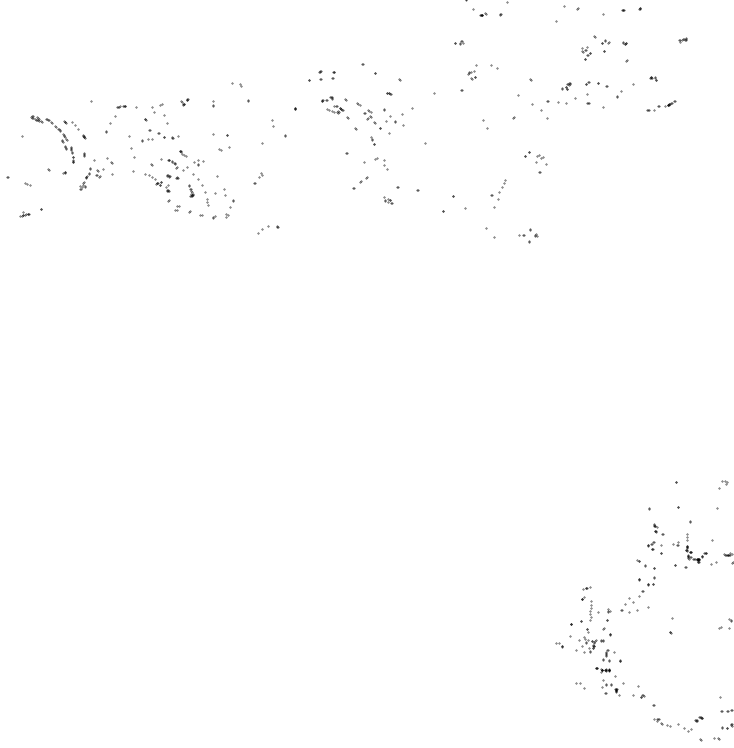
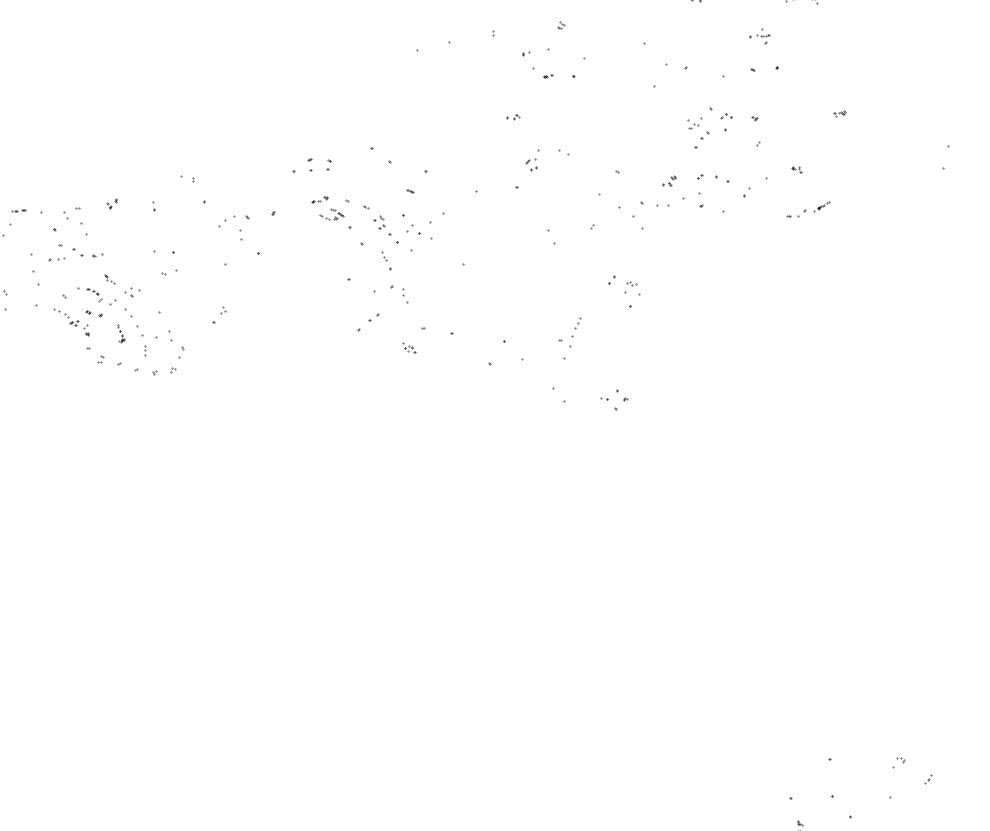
part: (586, 53) -> (699, 133), size x1.67
part: (372, 140) -> (386, 260), size x1.67
part: (268, 229) -> (234, 220), moved

